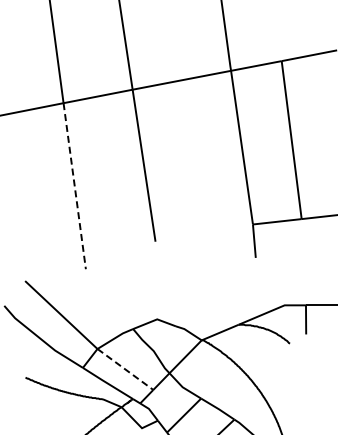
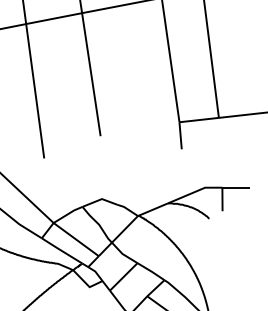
line: (74, 186) -> (35, 91), dashed -> solid
line: (125, 369) -> (76, 239), dashed -> solid

